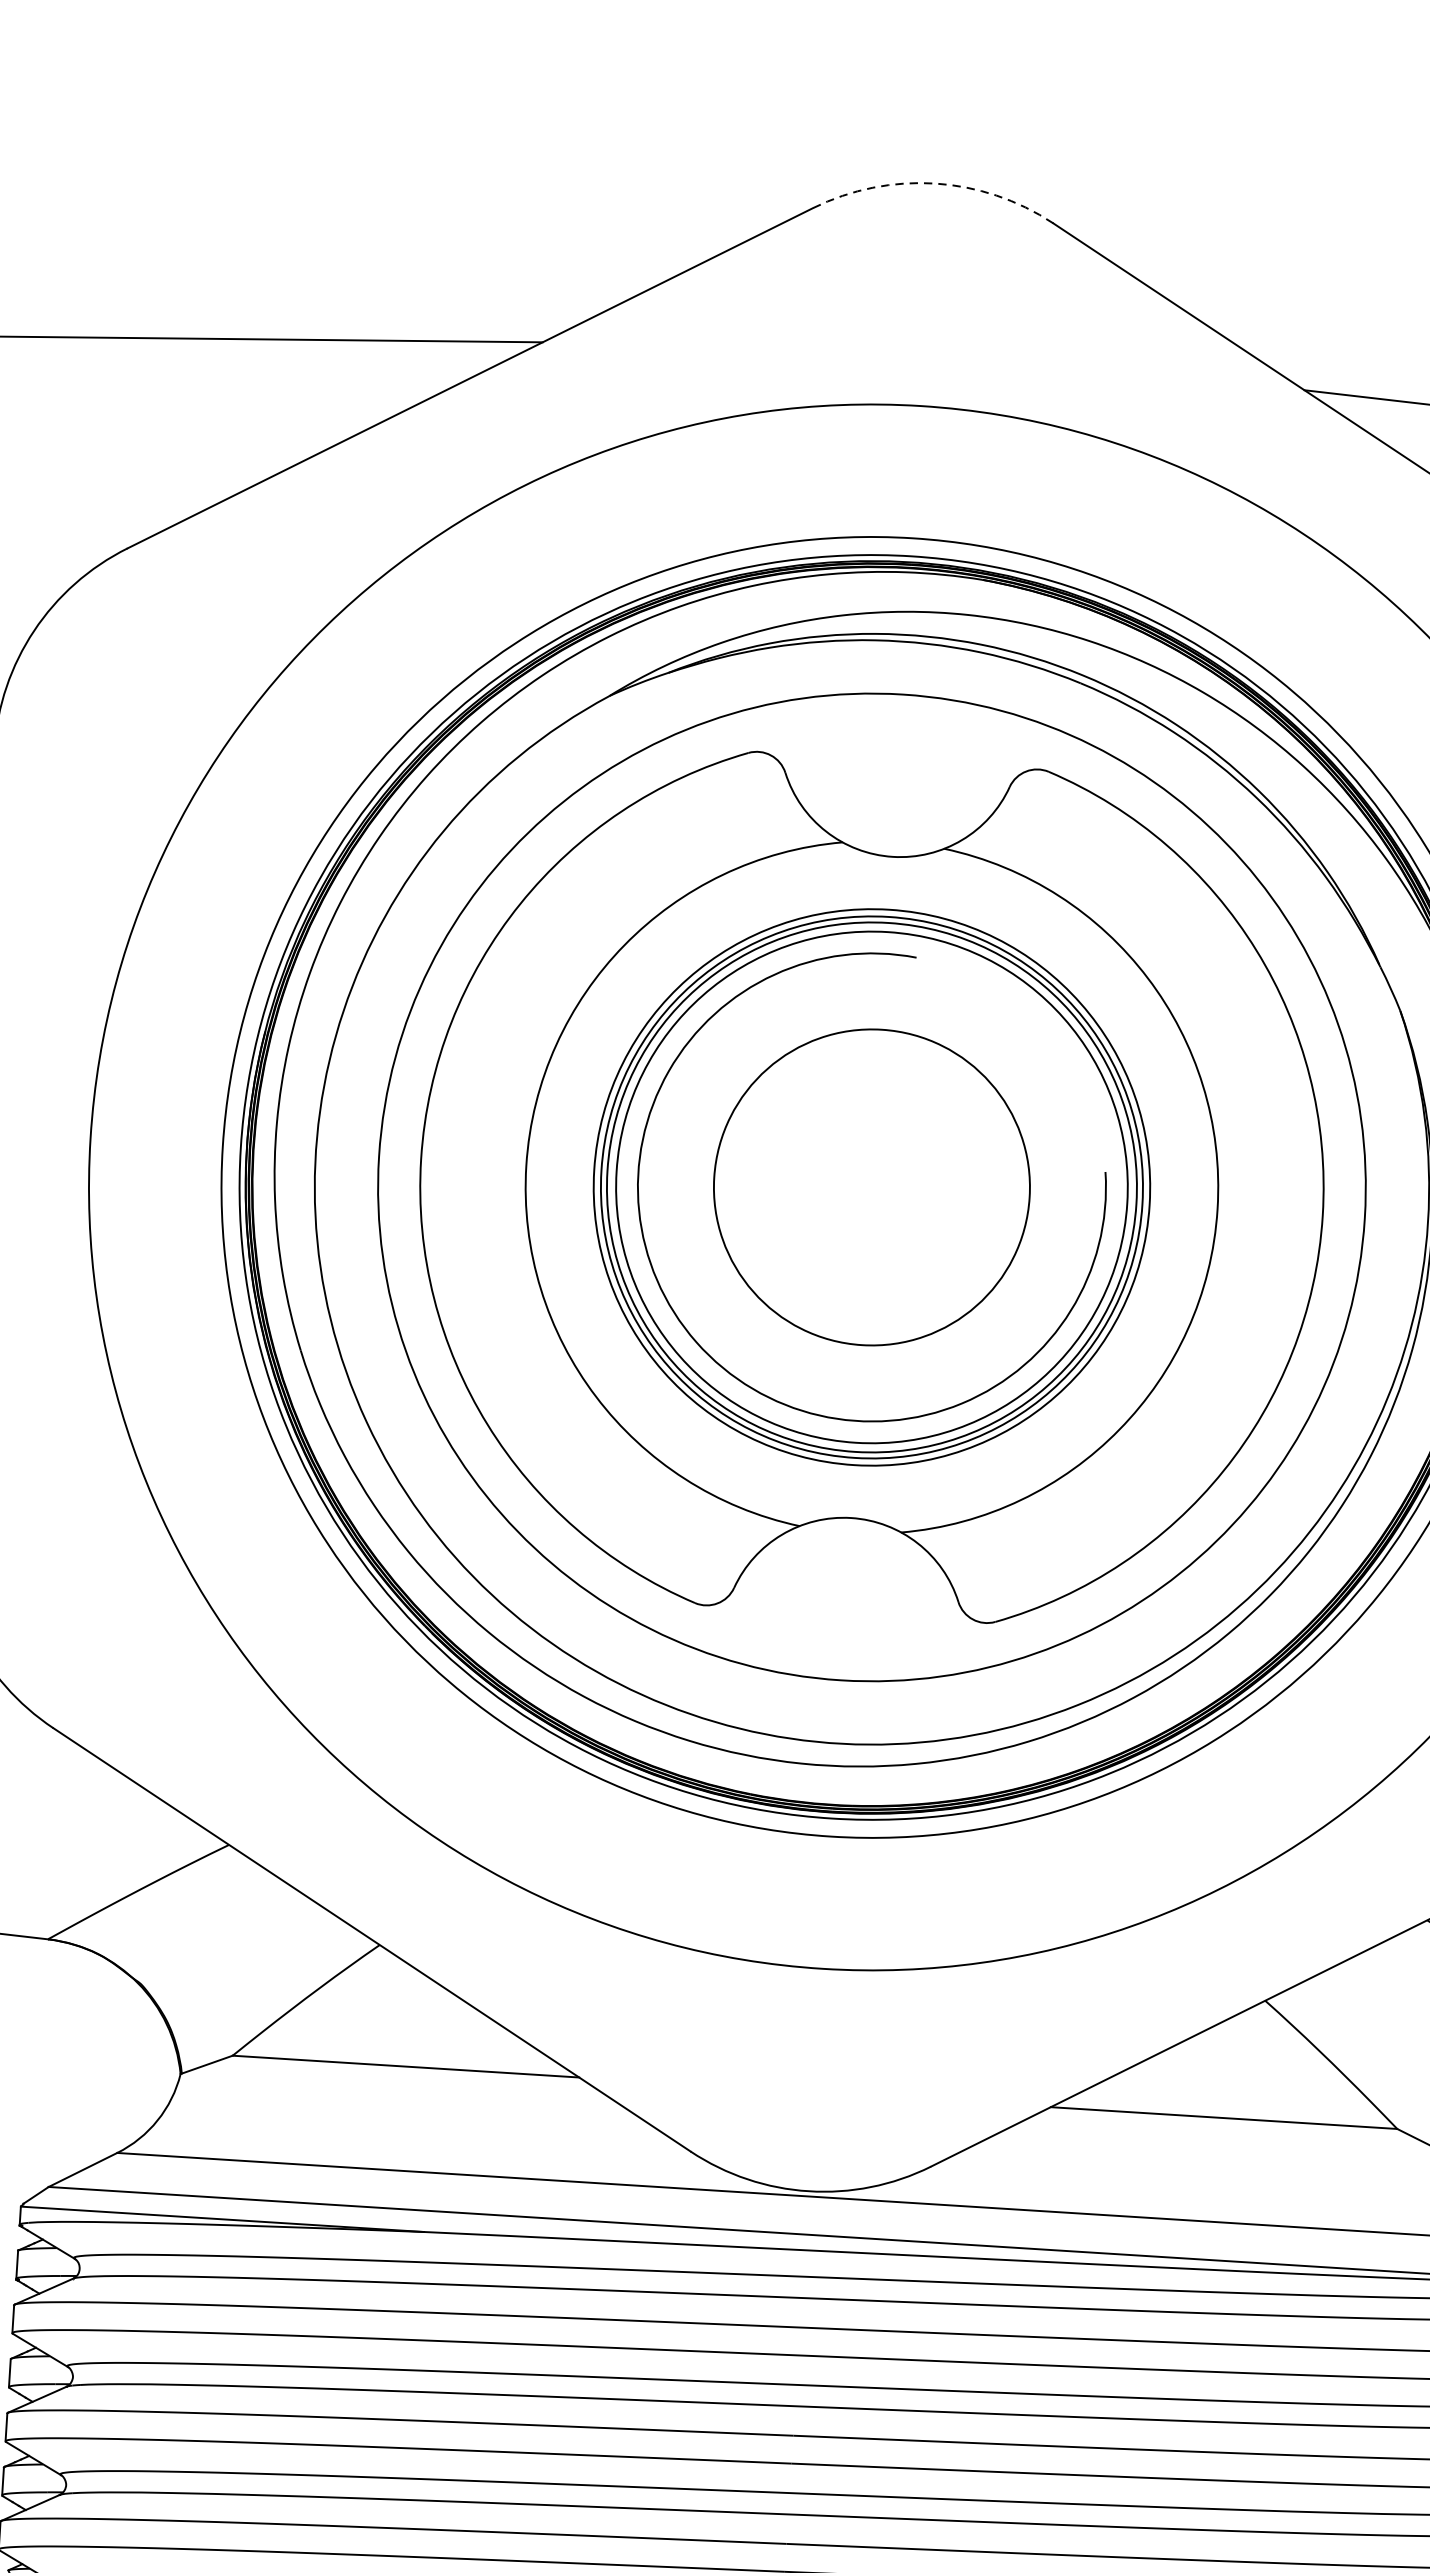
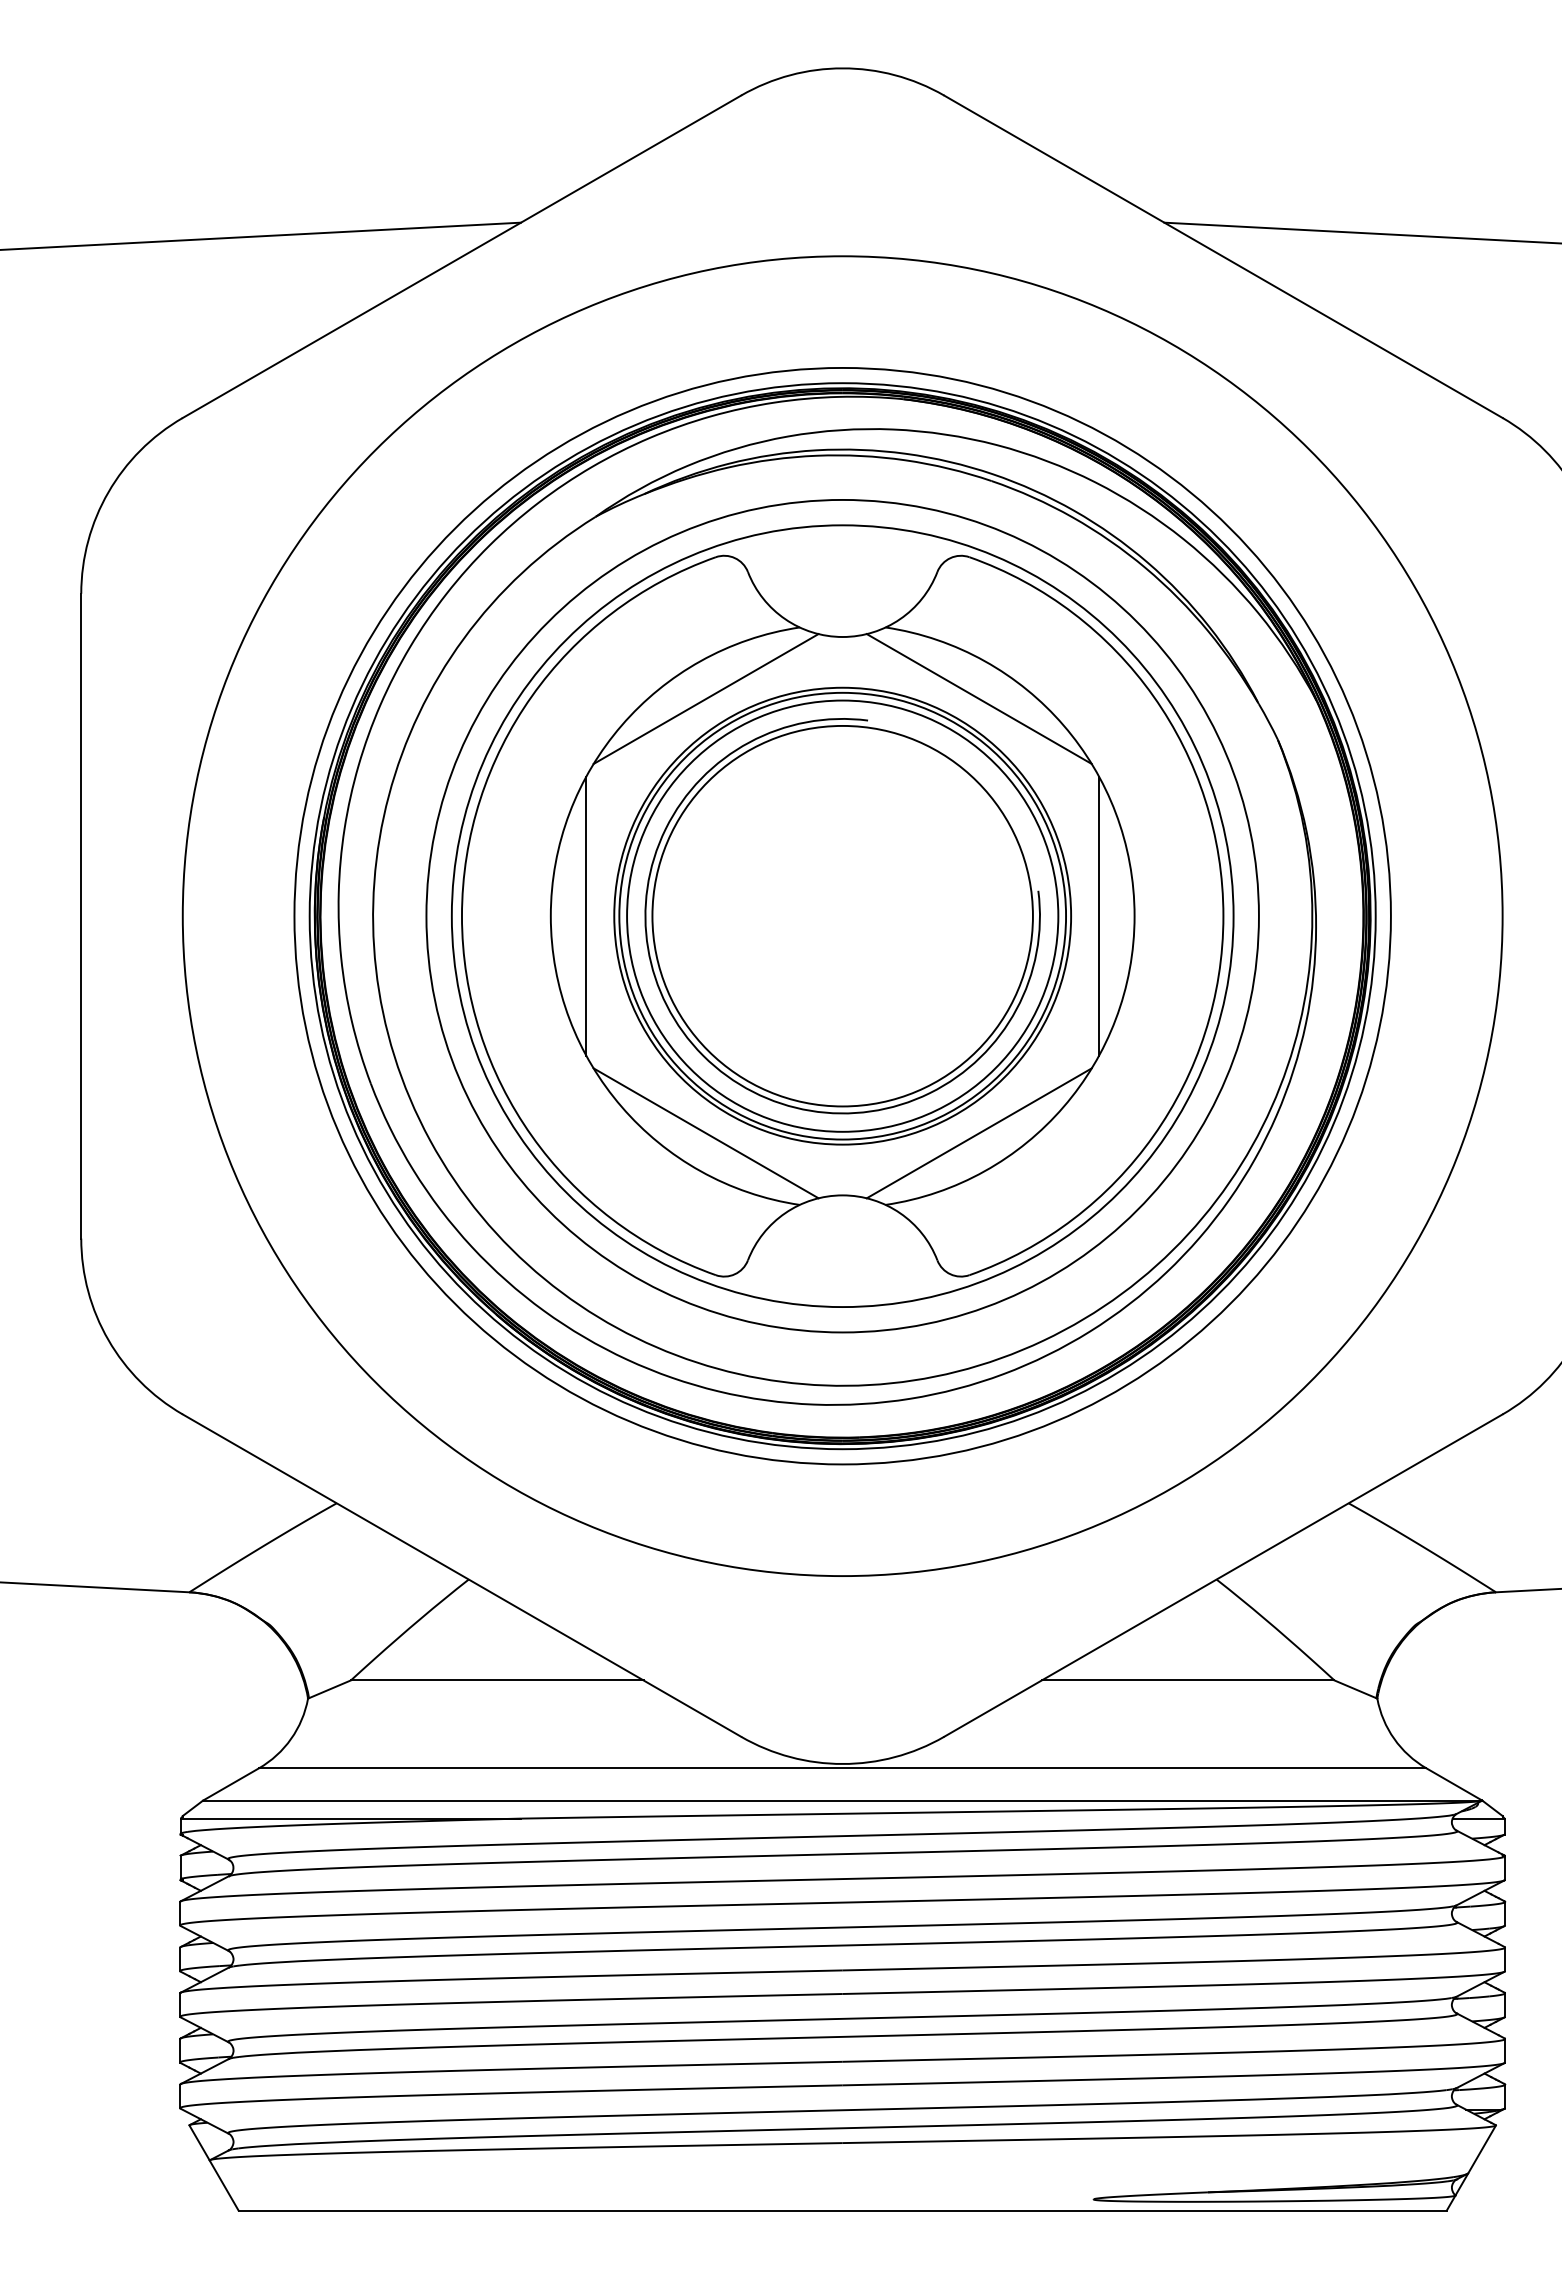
arc: (934, 183) -> (842, 68), dashed -> solid
line: (725, 919) -> (705, 698), added
line: (1048, 939) -> (978, 698), added
line: (568, 1167) -> (586, 915), added
circle: (871, 1186) -> (842, 915), size x1.43
circle: (871, 1187) -> (842, 916), size x1.67
line: (1176, 1205) -> (1099, 915), added
line: (693, 1434) -> (705, 1133), added
line: (1016, 1454) -> (978, 1133), added

